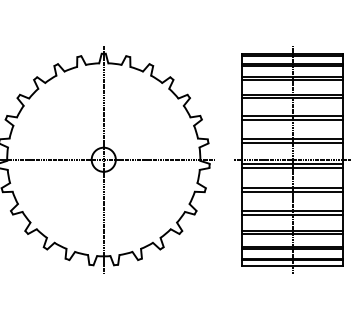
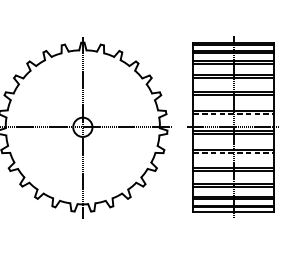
line: (292, 143) -> (233, 114), solid -> dashed
line: (292, 192) -> (233, 153), solid -> dashed

